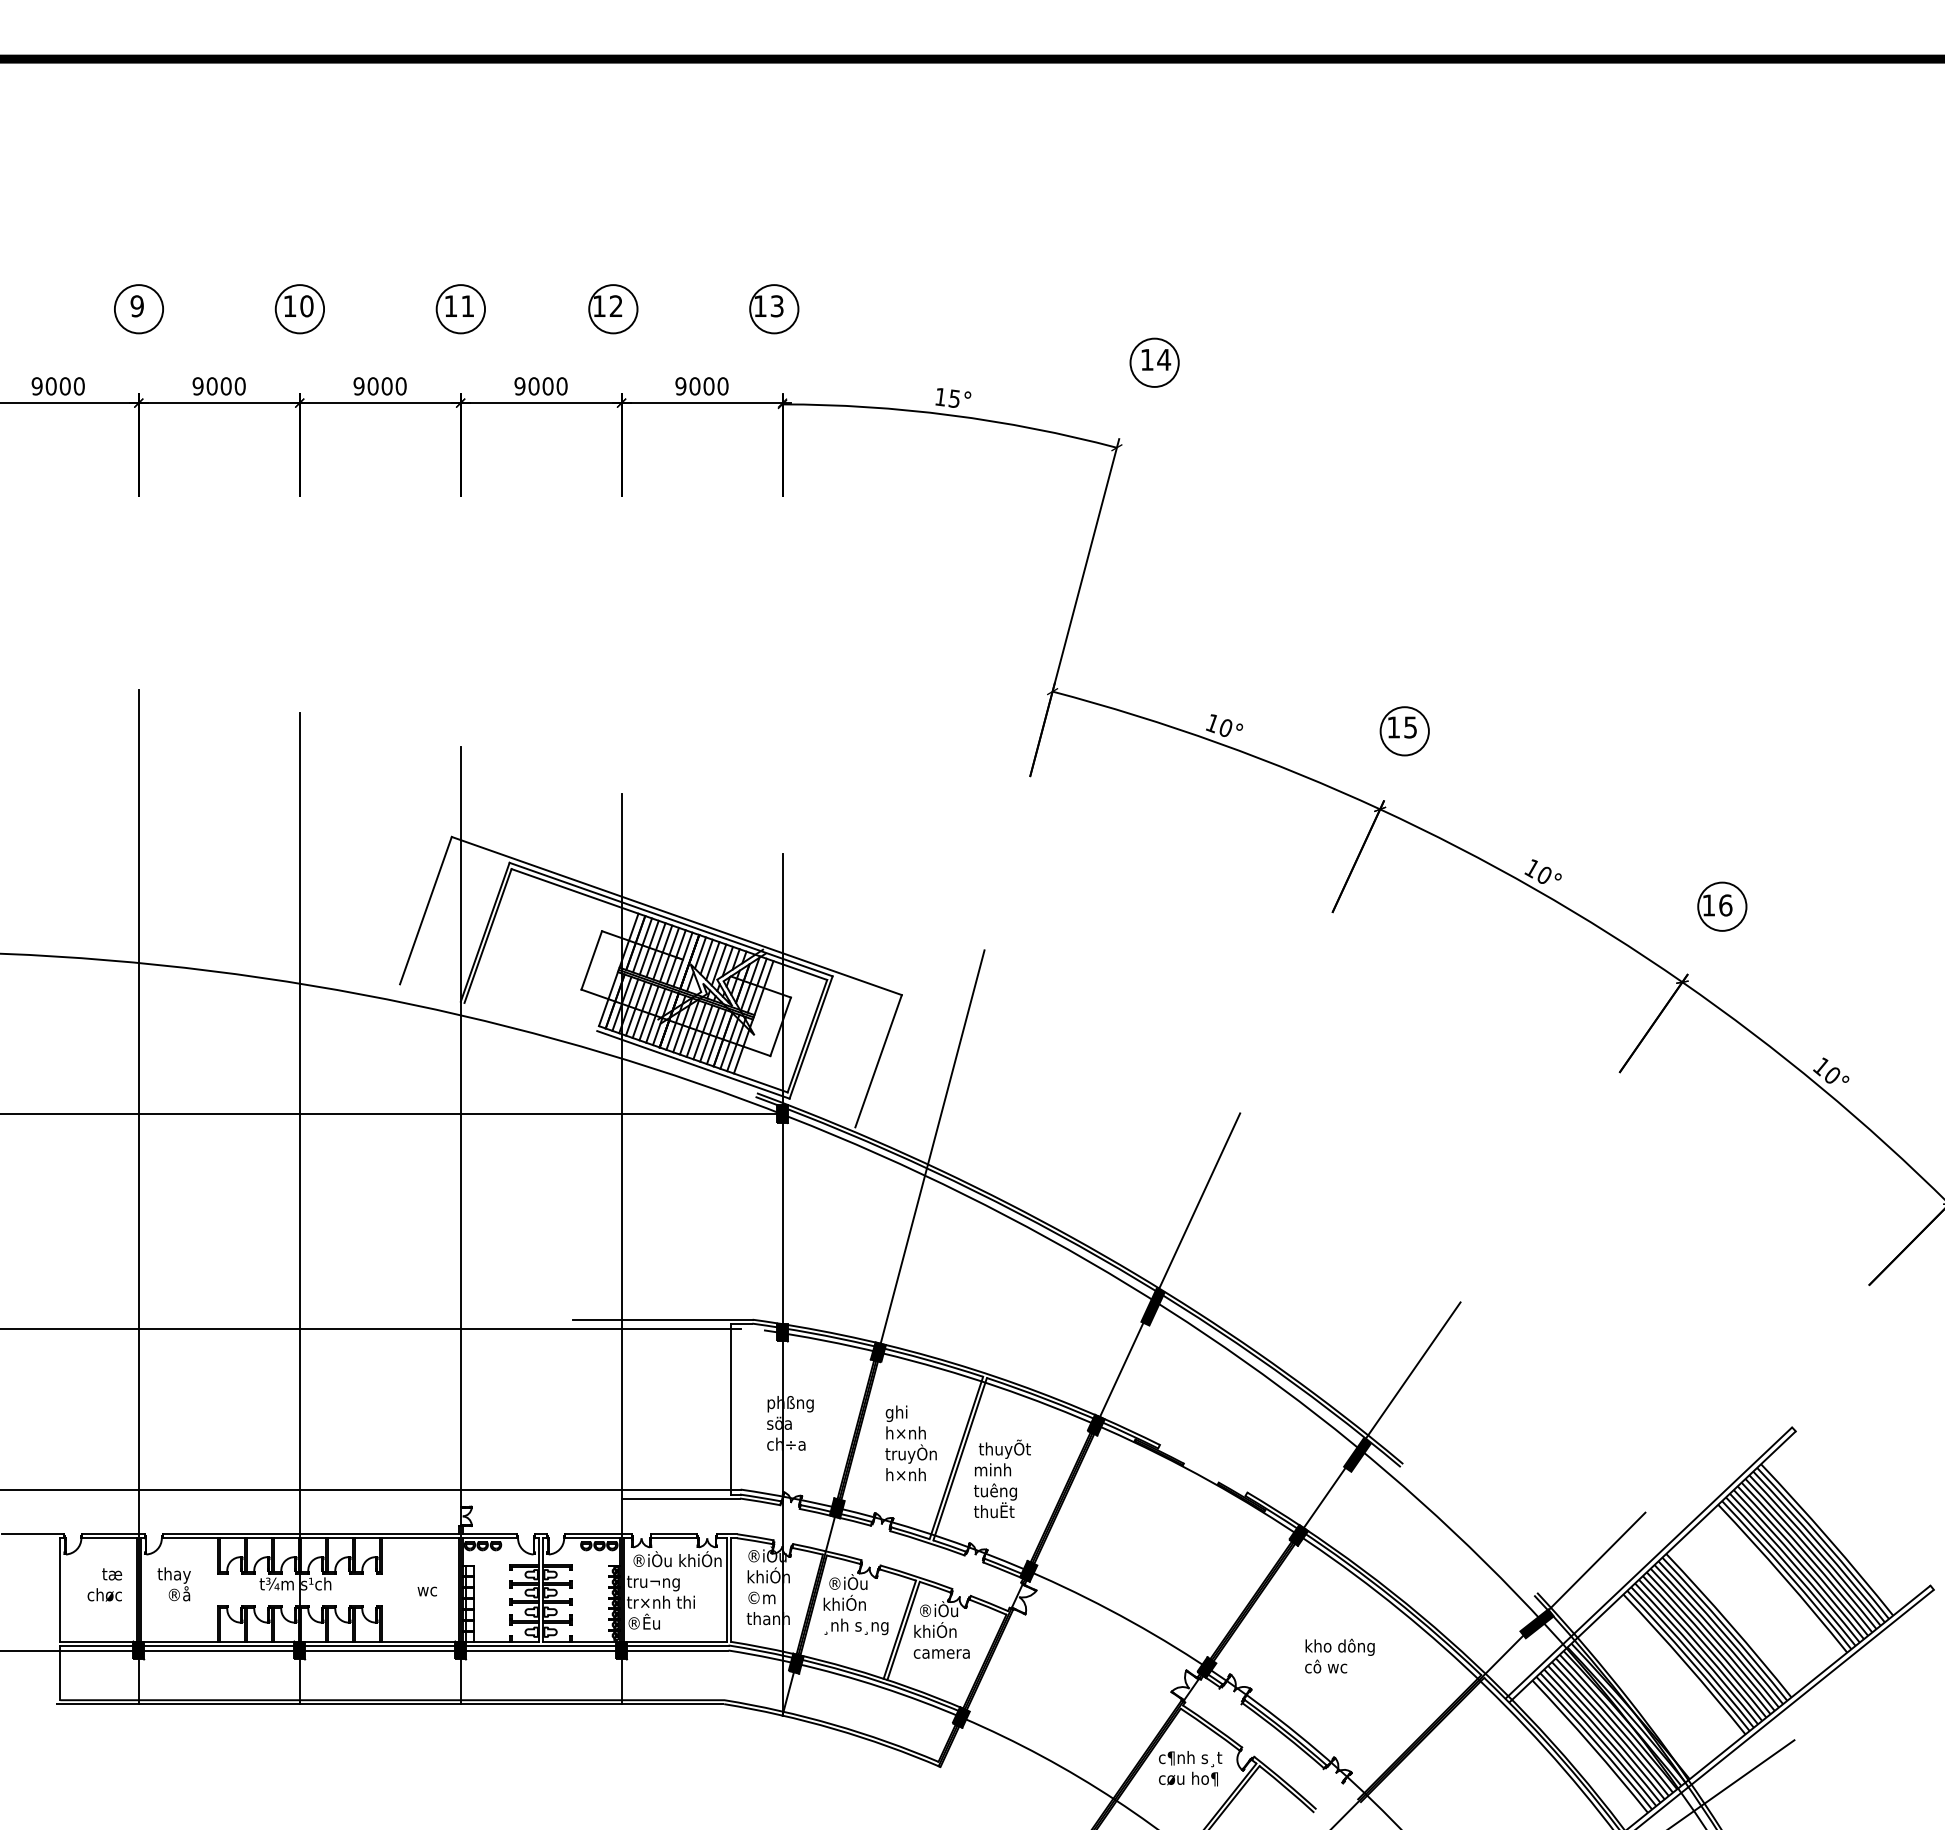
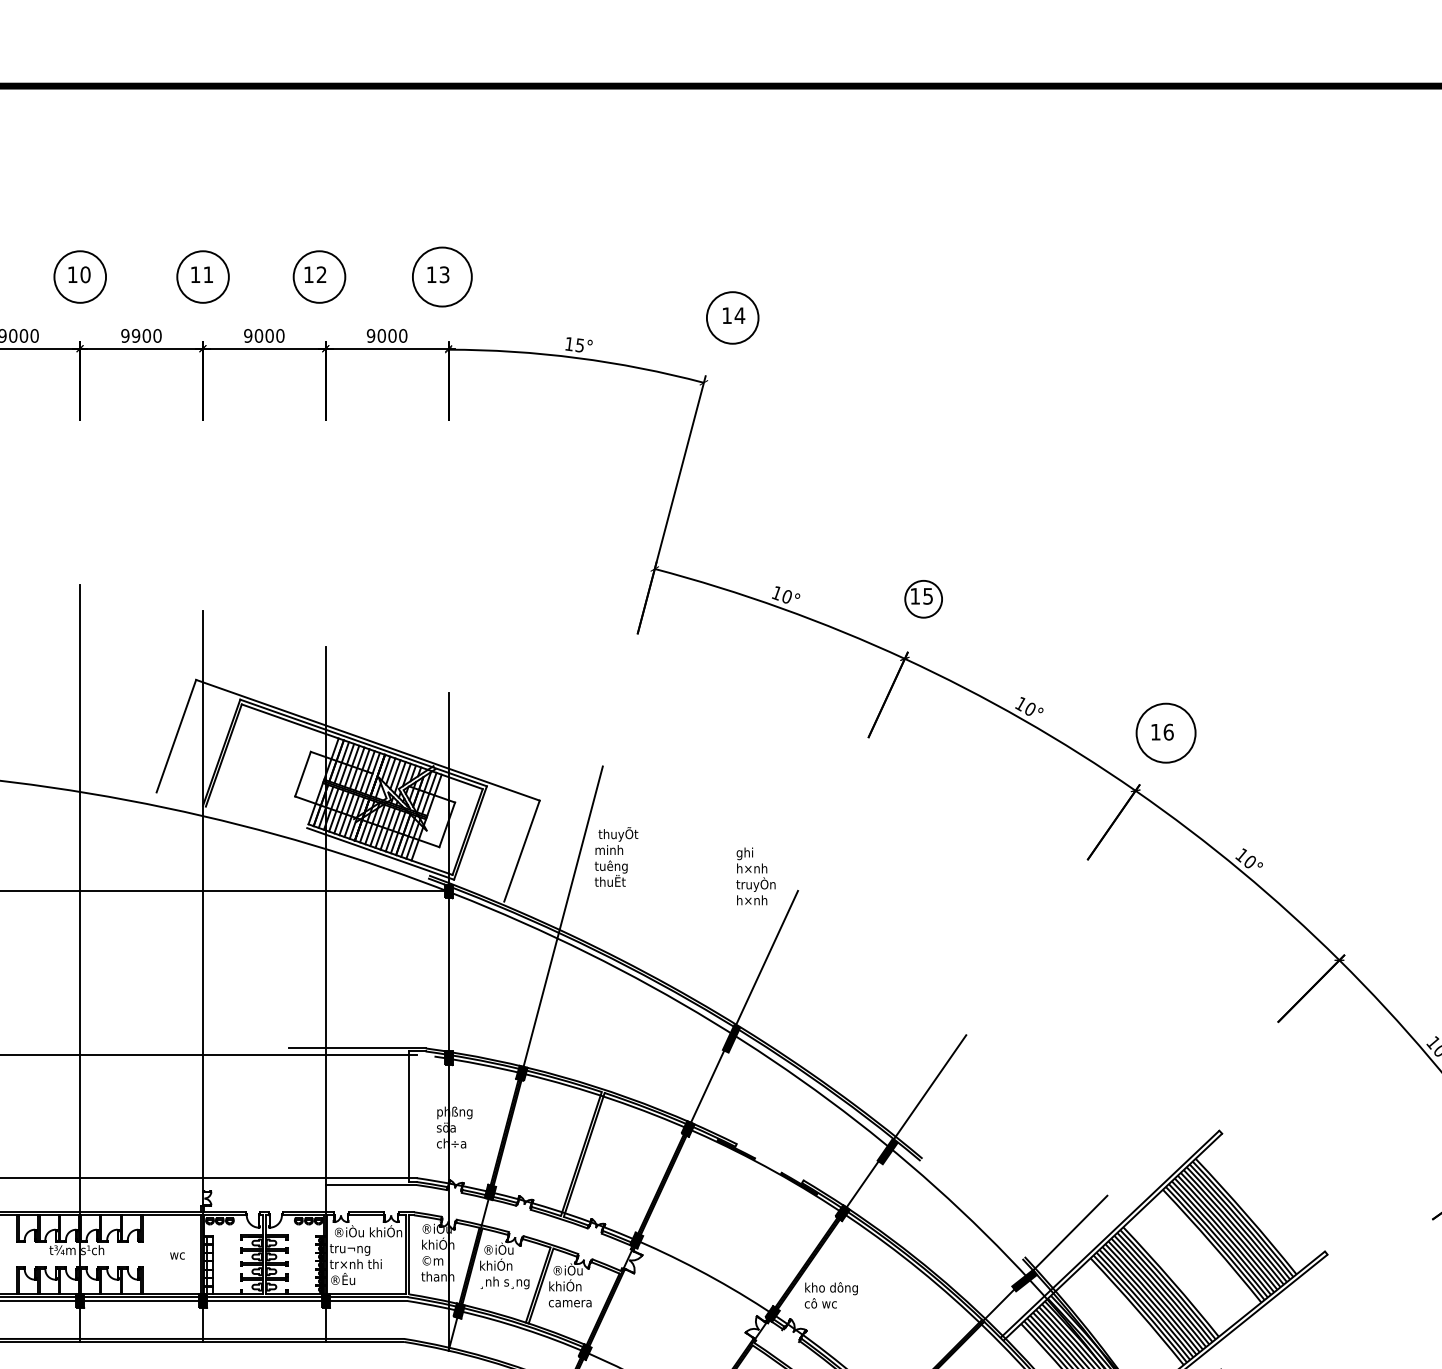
circle: (299, 309) -> (79, 277), size x1.4
circle: (460, 309) -> (202, 277), size x1.4
circle: (613, 309) -> (319, 277), size x1.4
circle: (774, 309) -> (442, 277), size x1.6
circle: (1154, 362) -> (732, 317), size x1.4
text: (372, 386) -> (135, 336), 9000 -> 9900
circle: (1722, 906) -> (1166, 733), size x1.6
text: (910, 1443) -> (755, 876), moved
text: (1002, 1478) -> (616, 856), moved
text: (1339, 1655) -> (831, 1294), moved

